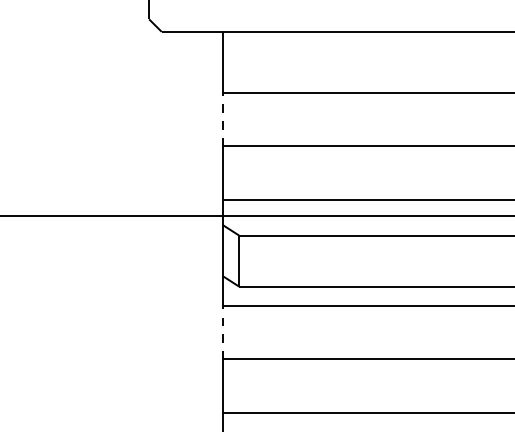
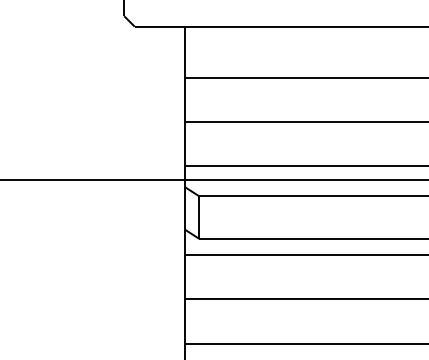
line: (222, 119) -> (185, 99), dashed -> solid
line: (222, 331) -> (185, 276), dashed -> solid

